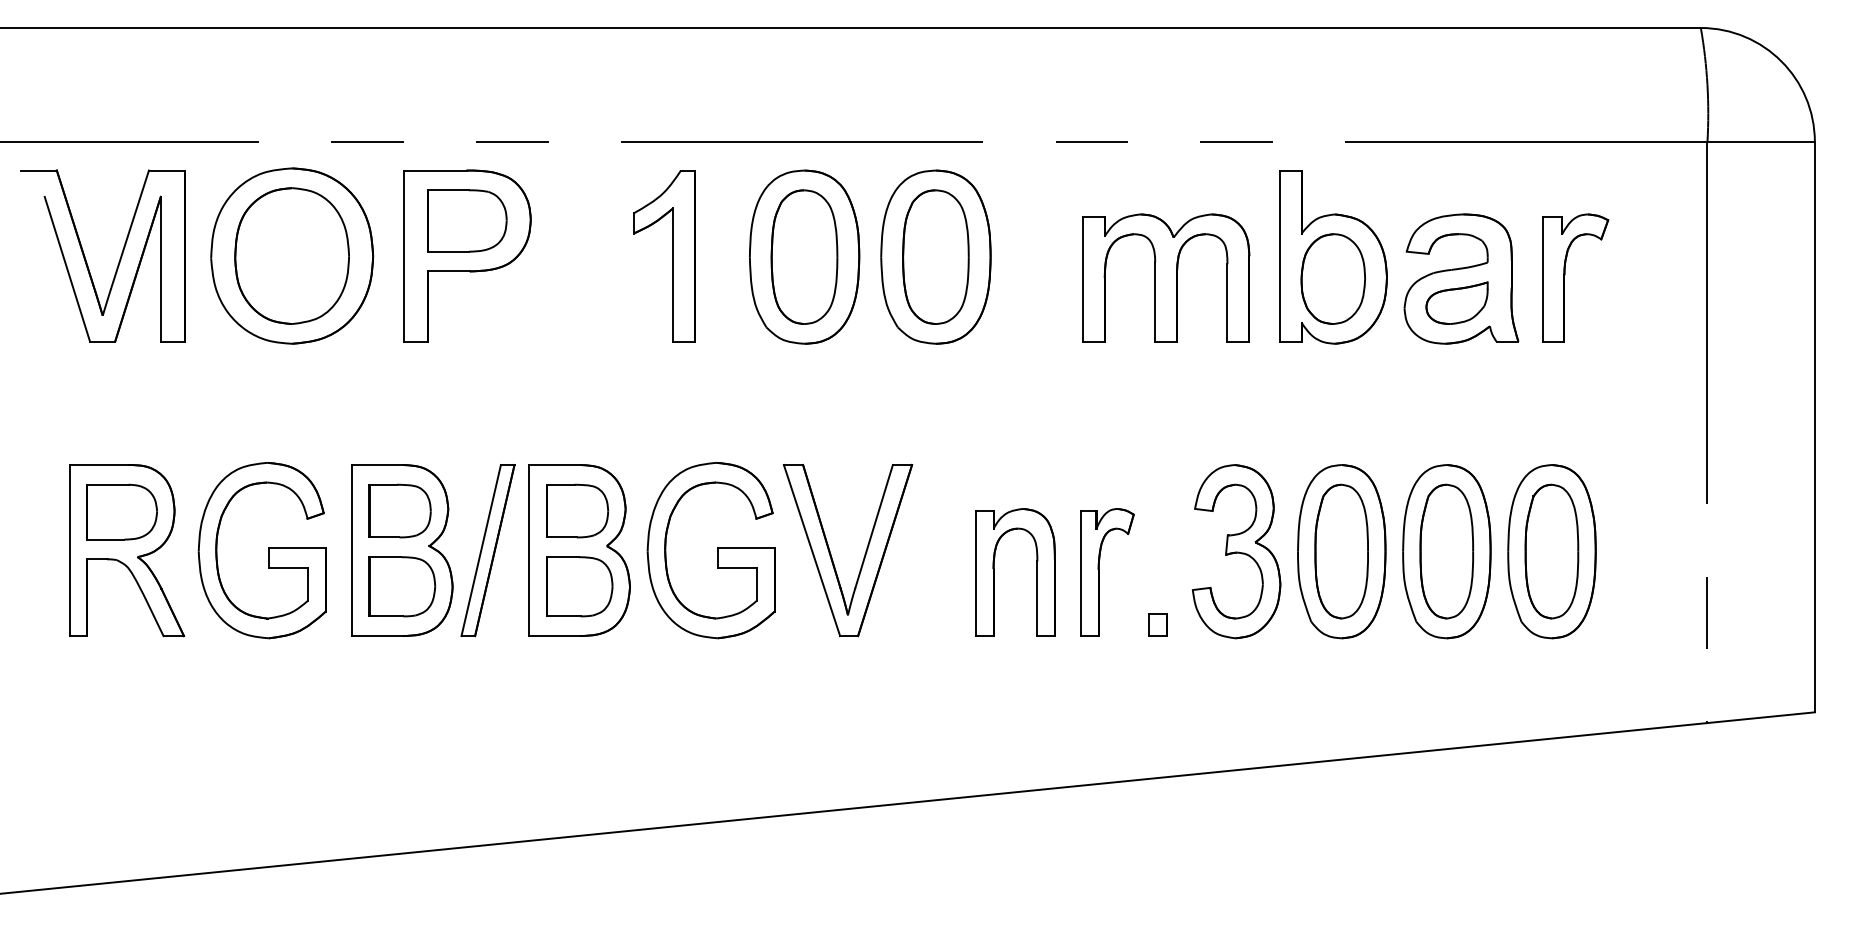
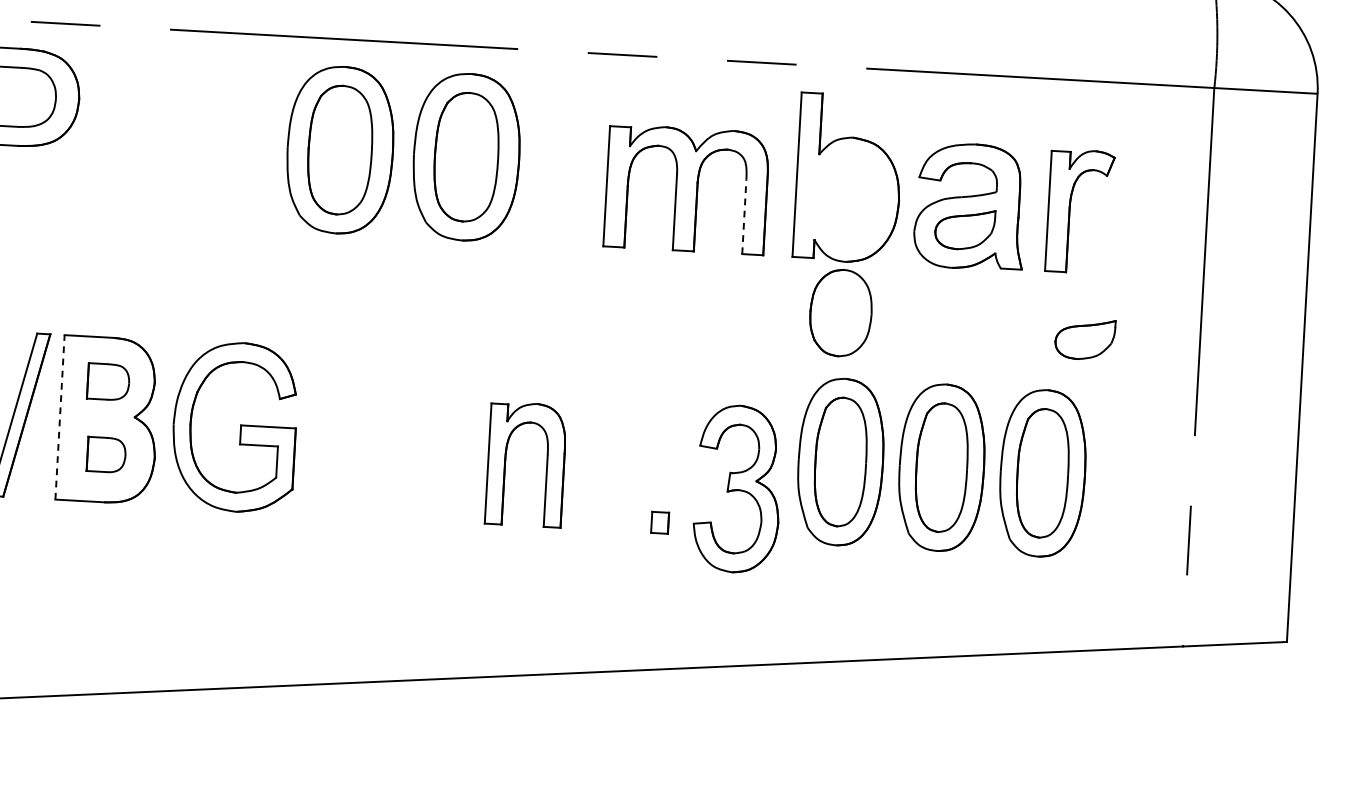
part: (672, 256) -> (213, 142), removed
part: (1332, 278) -> (840, 312), moved
line: (1227, 302) -> (744, 216), solid -> dashed
part: (1587, 409) -> (1084, 338), added
part: (577, 510) -> (108, 381), size x0.7
line: (529, 550) -> (60, 417), solid -> dashed
part: (1236, 551) -> (737, 488), moved
part: (831, 554) -> (350, 437), removed
part: (1099, 572) -> (606, 469), removed
part: (579, 586) -> (106, 454), size x0.6

